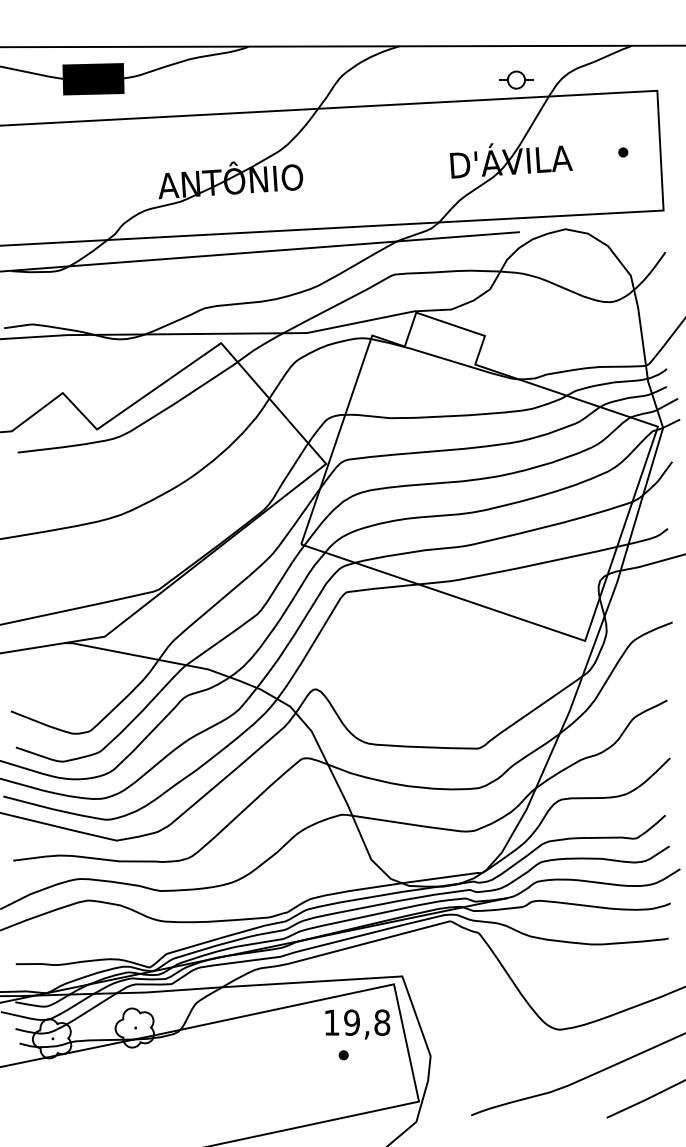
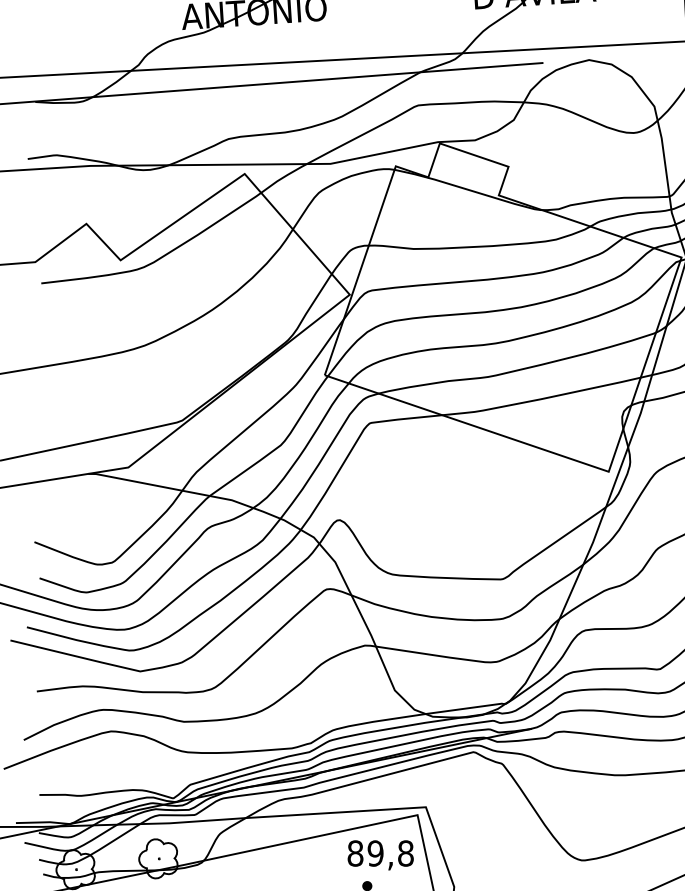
text: (331, 1022) -> (355, 853), 19,8 -> 89,8

